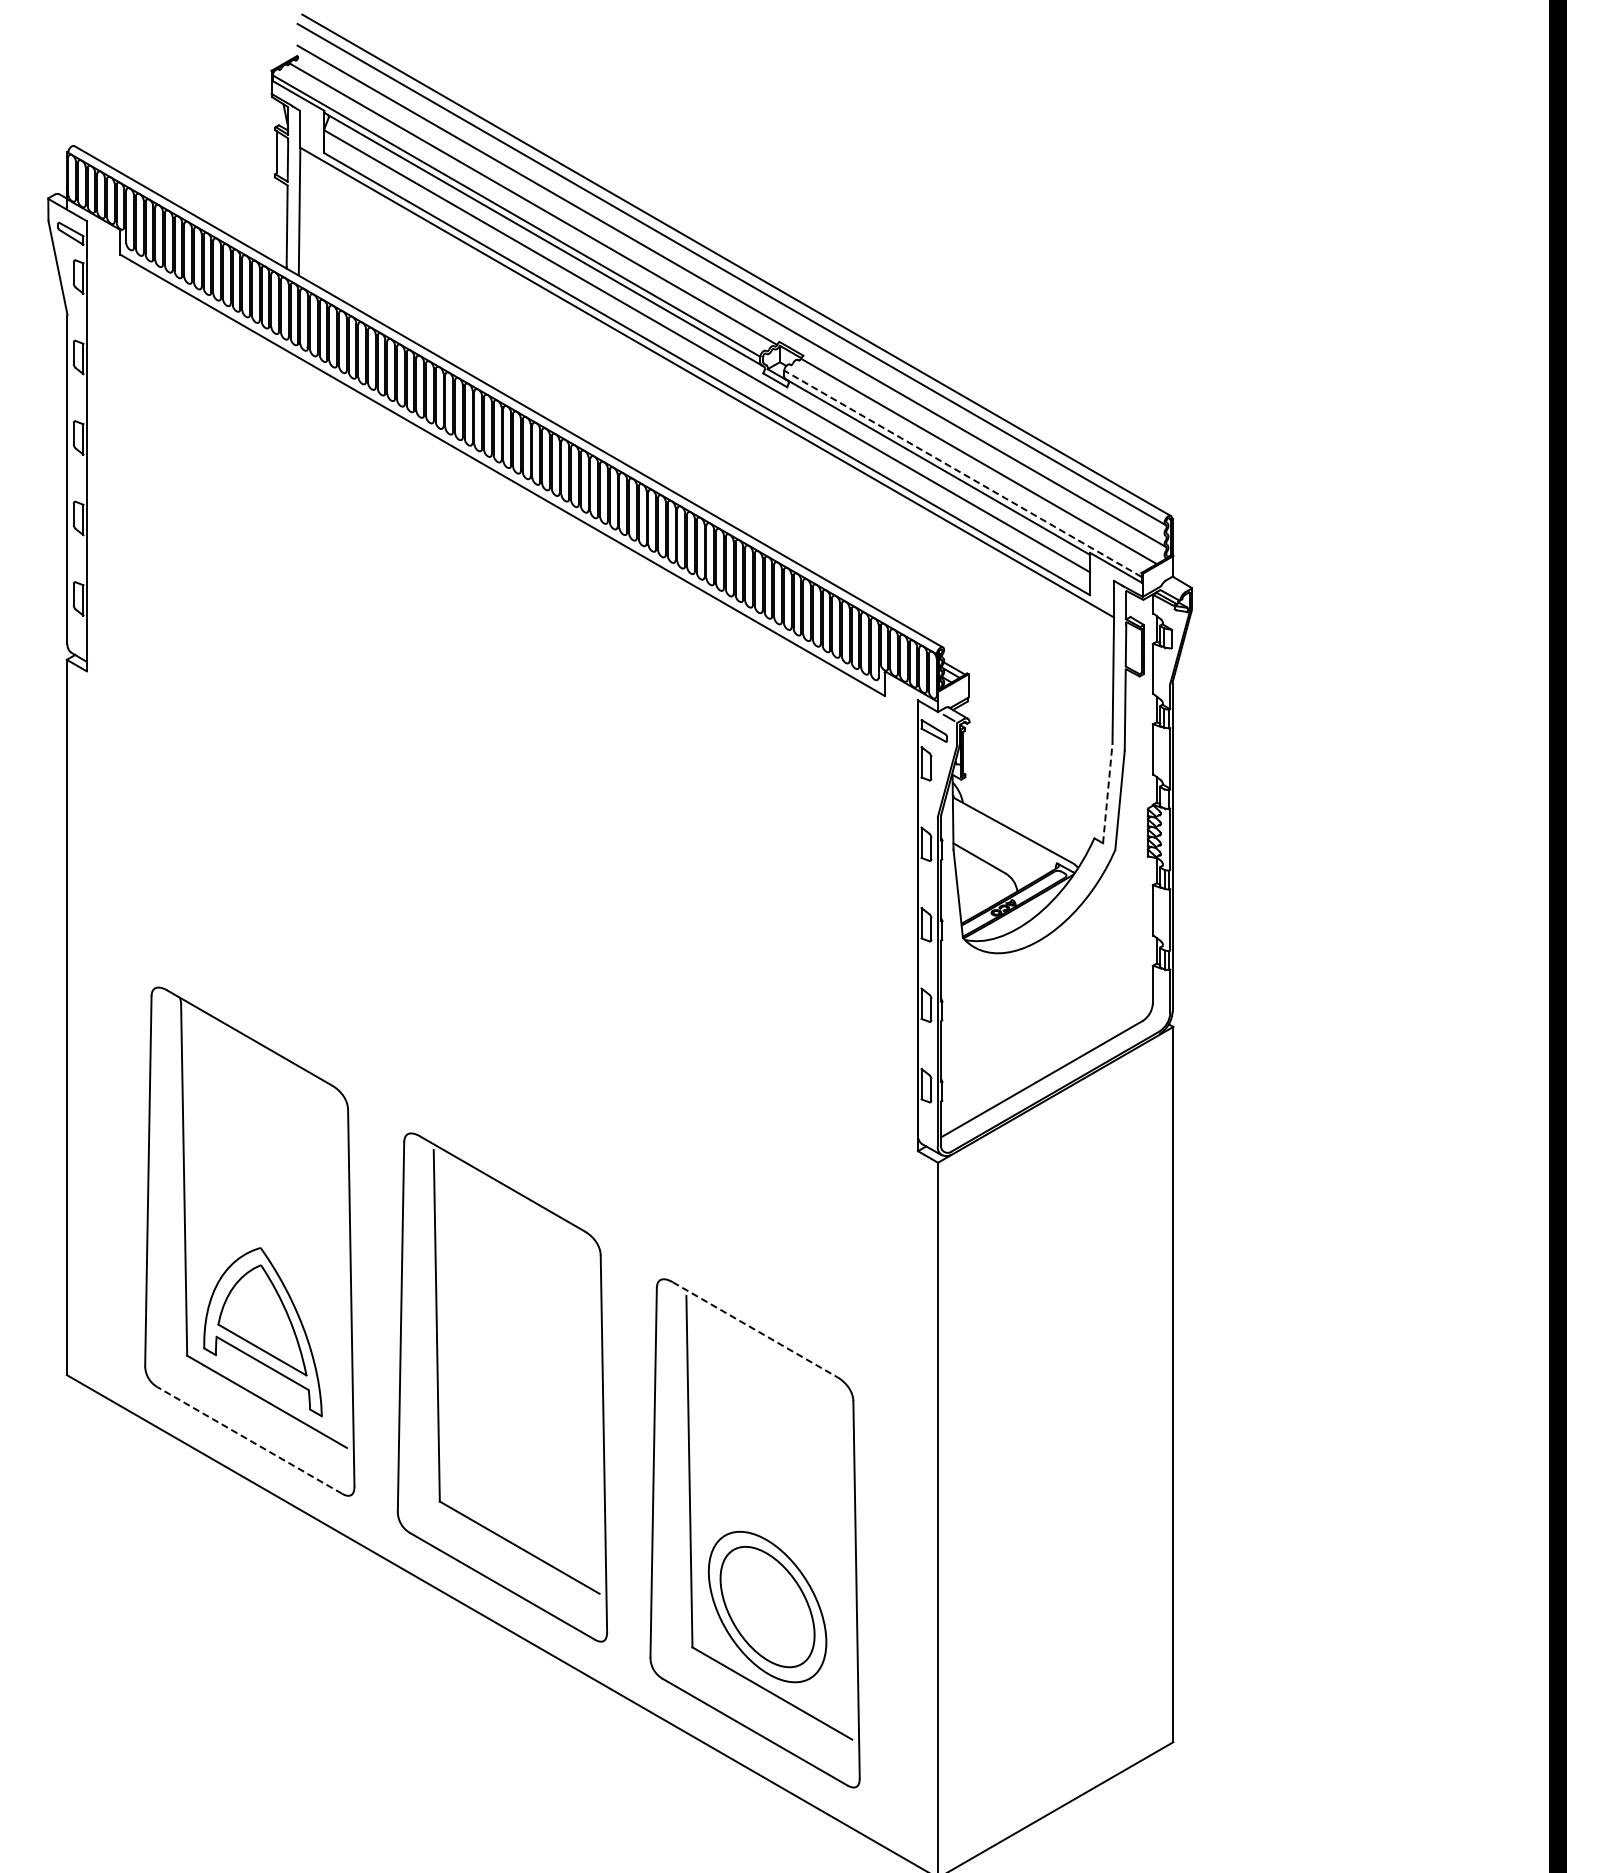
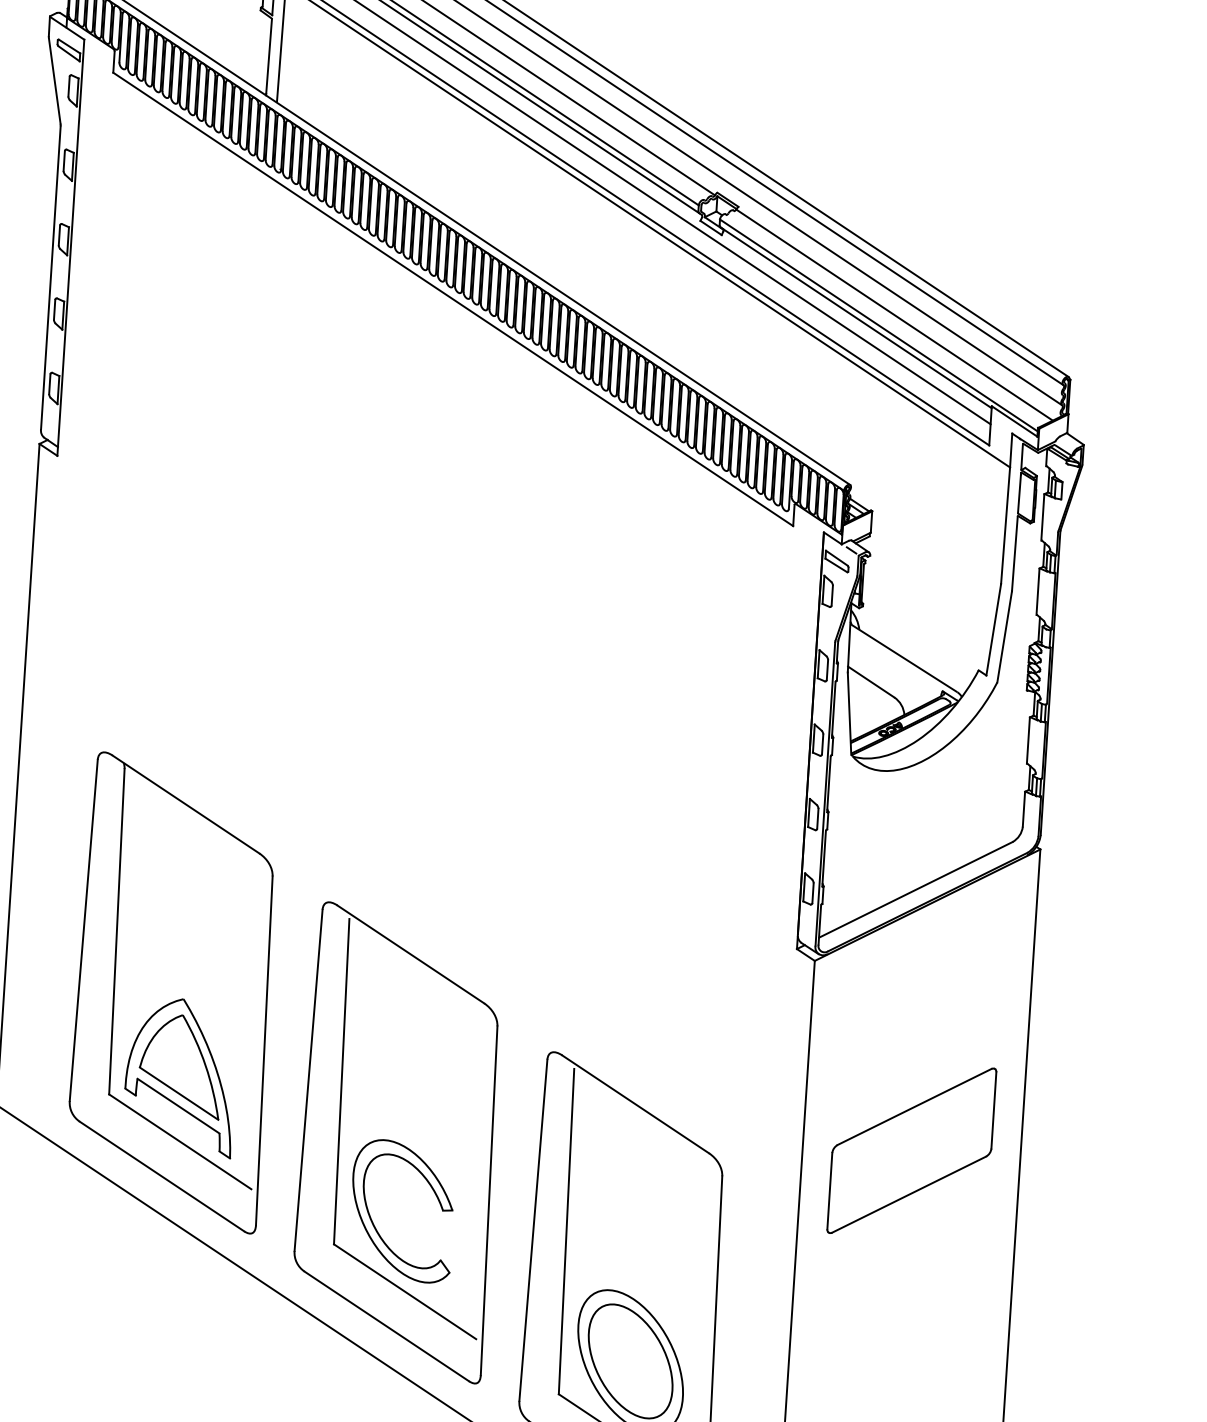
line: (962, 473) -> (878, 325), dashed -> solid
line: (1107, 793) -> (993, 629), dashed -> solid
line: (755, 1330) -> (636, 1105), dashed -> solid
part: (1055, 1360) -> (911, 1150), added
line: (249, 1440) -> (161, 1176), dashed -> solid
part: (481, 1476) -> (374, 1223), added

